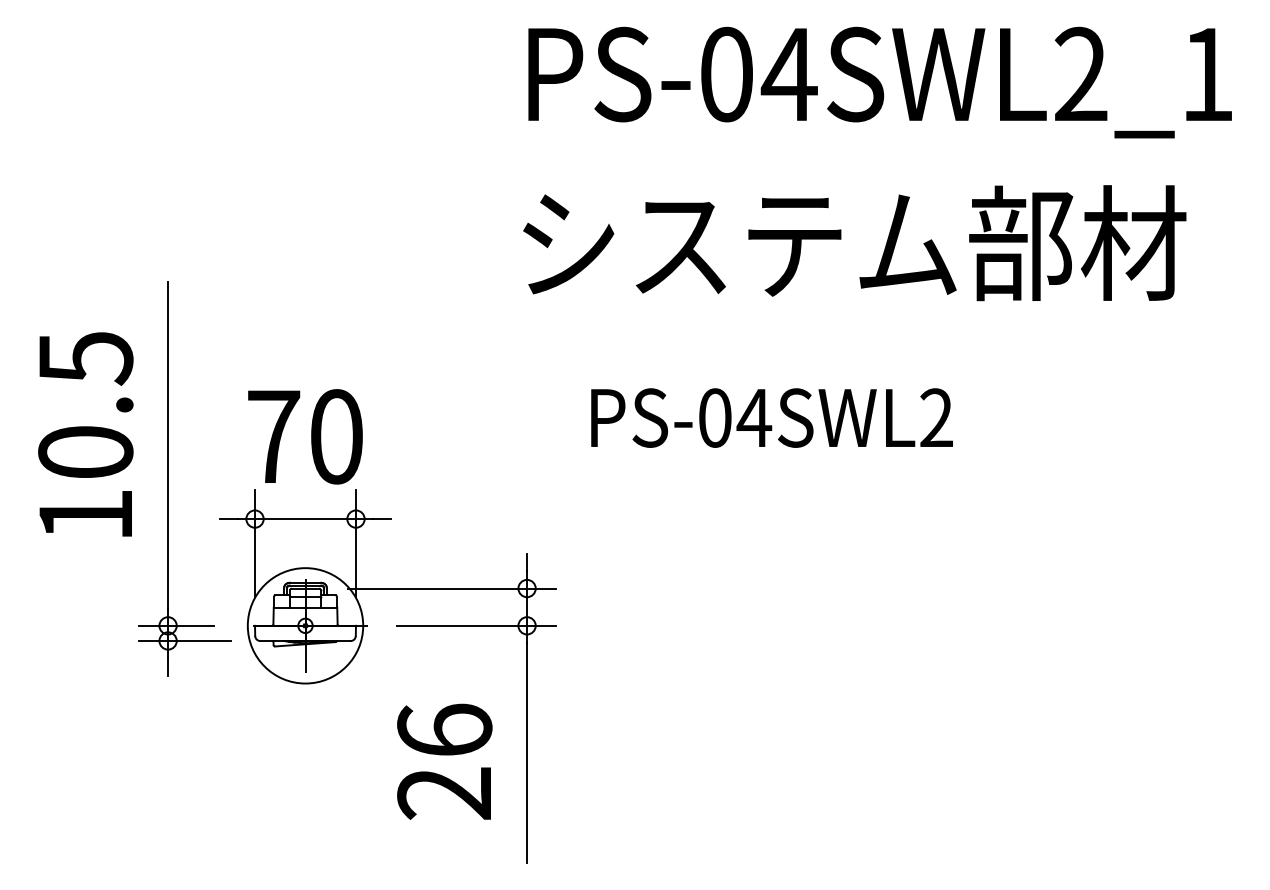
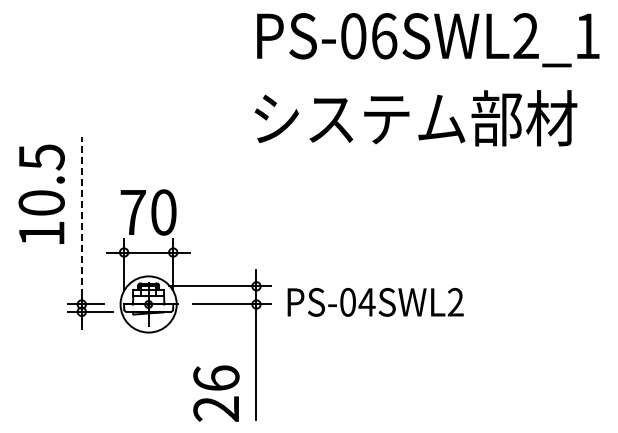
text: (788, 75) -> (383, 36), PS-04SWL2_1 -> PS-06SWL2_1
text: (771, 418) -> (375, 302), moved
text: (85, 432) -> (41, 193), moved
line: (167, 445) -> (81, 216), solid -> dashed
text: (444, 761) -> (216, 393), moved

